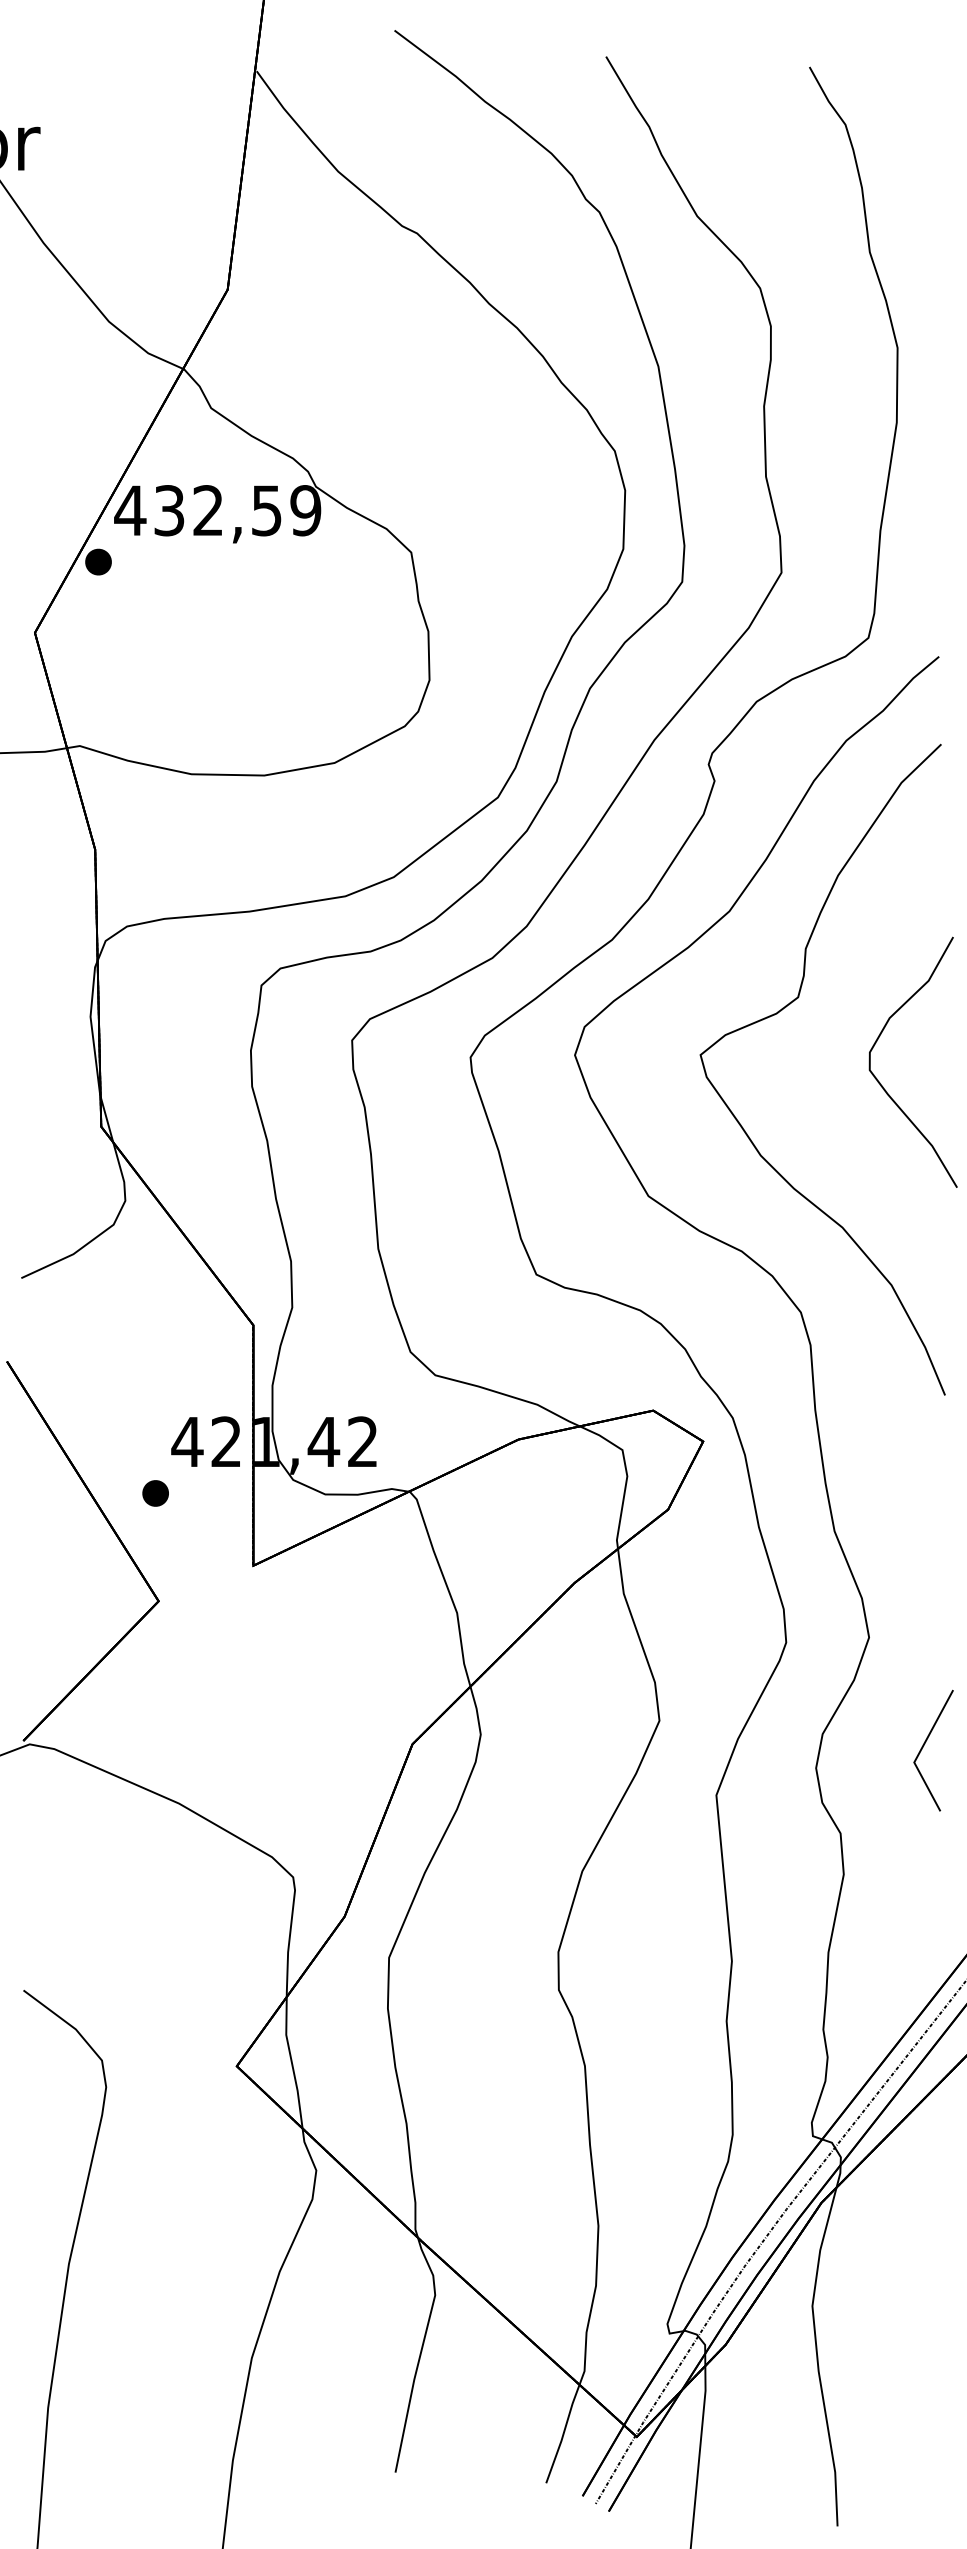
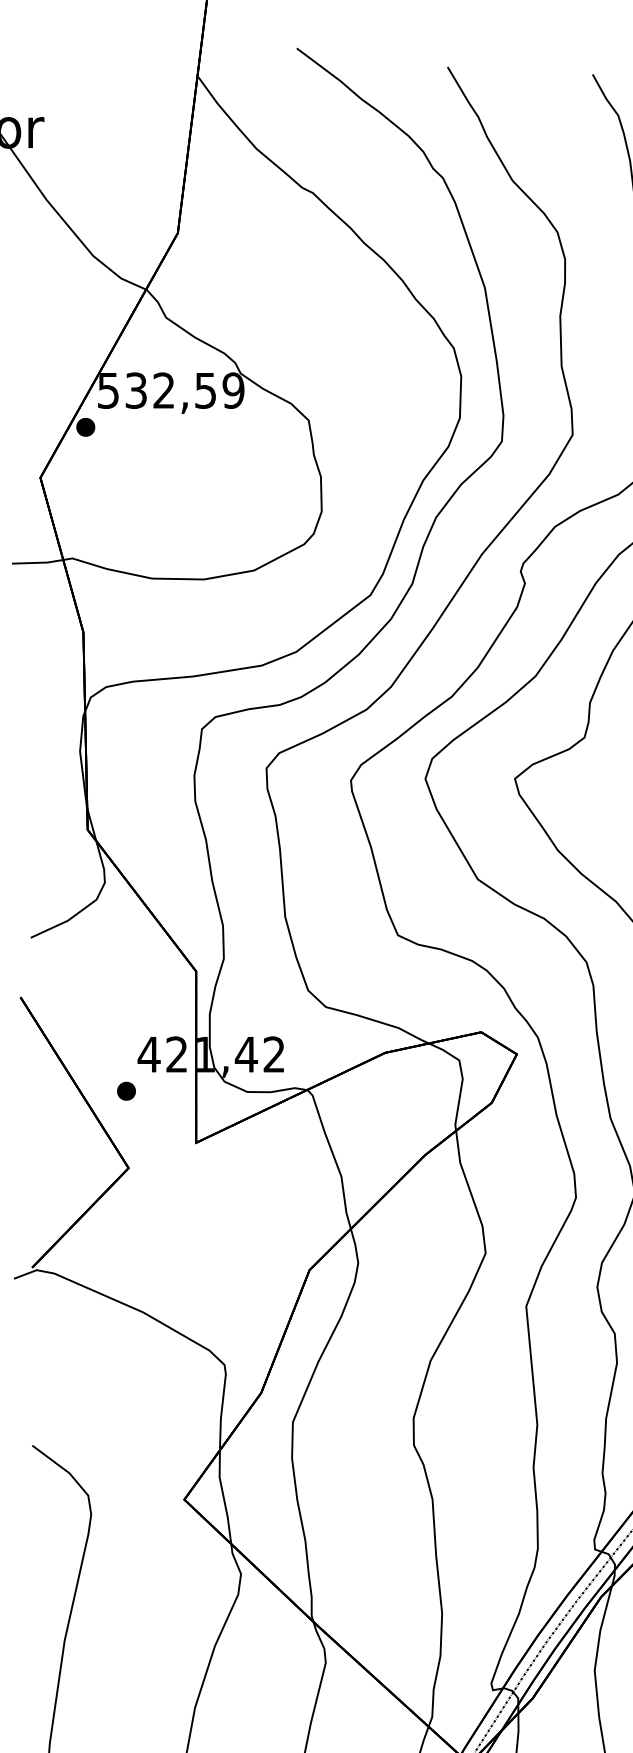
text: (130, 510) -> (108, 390), 432,59 -> 532,59

